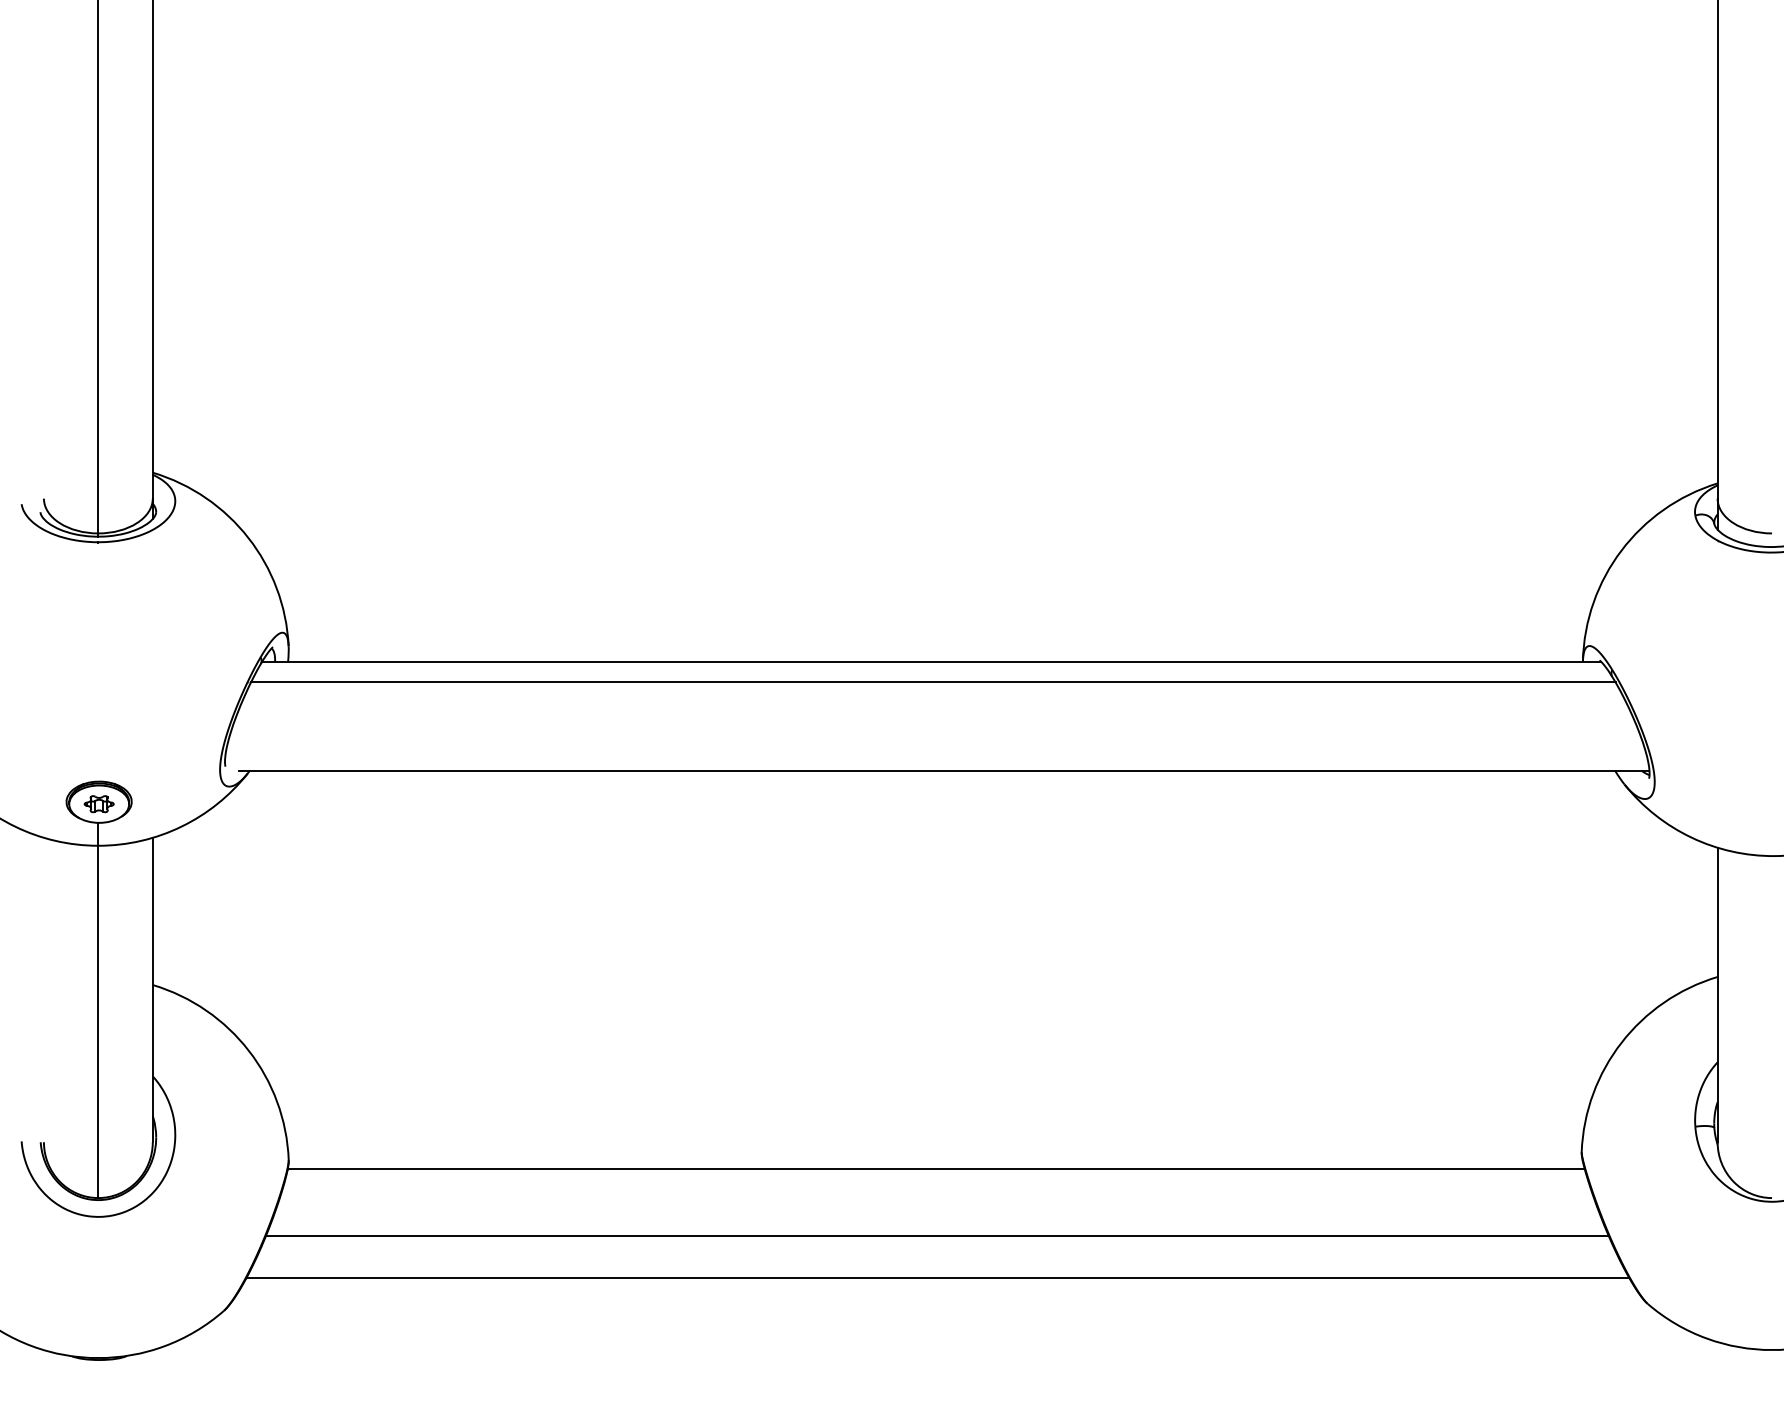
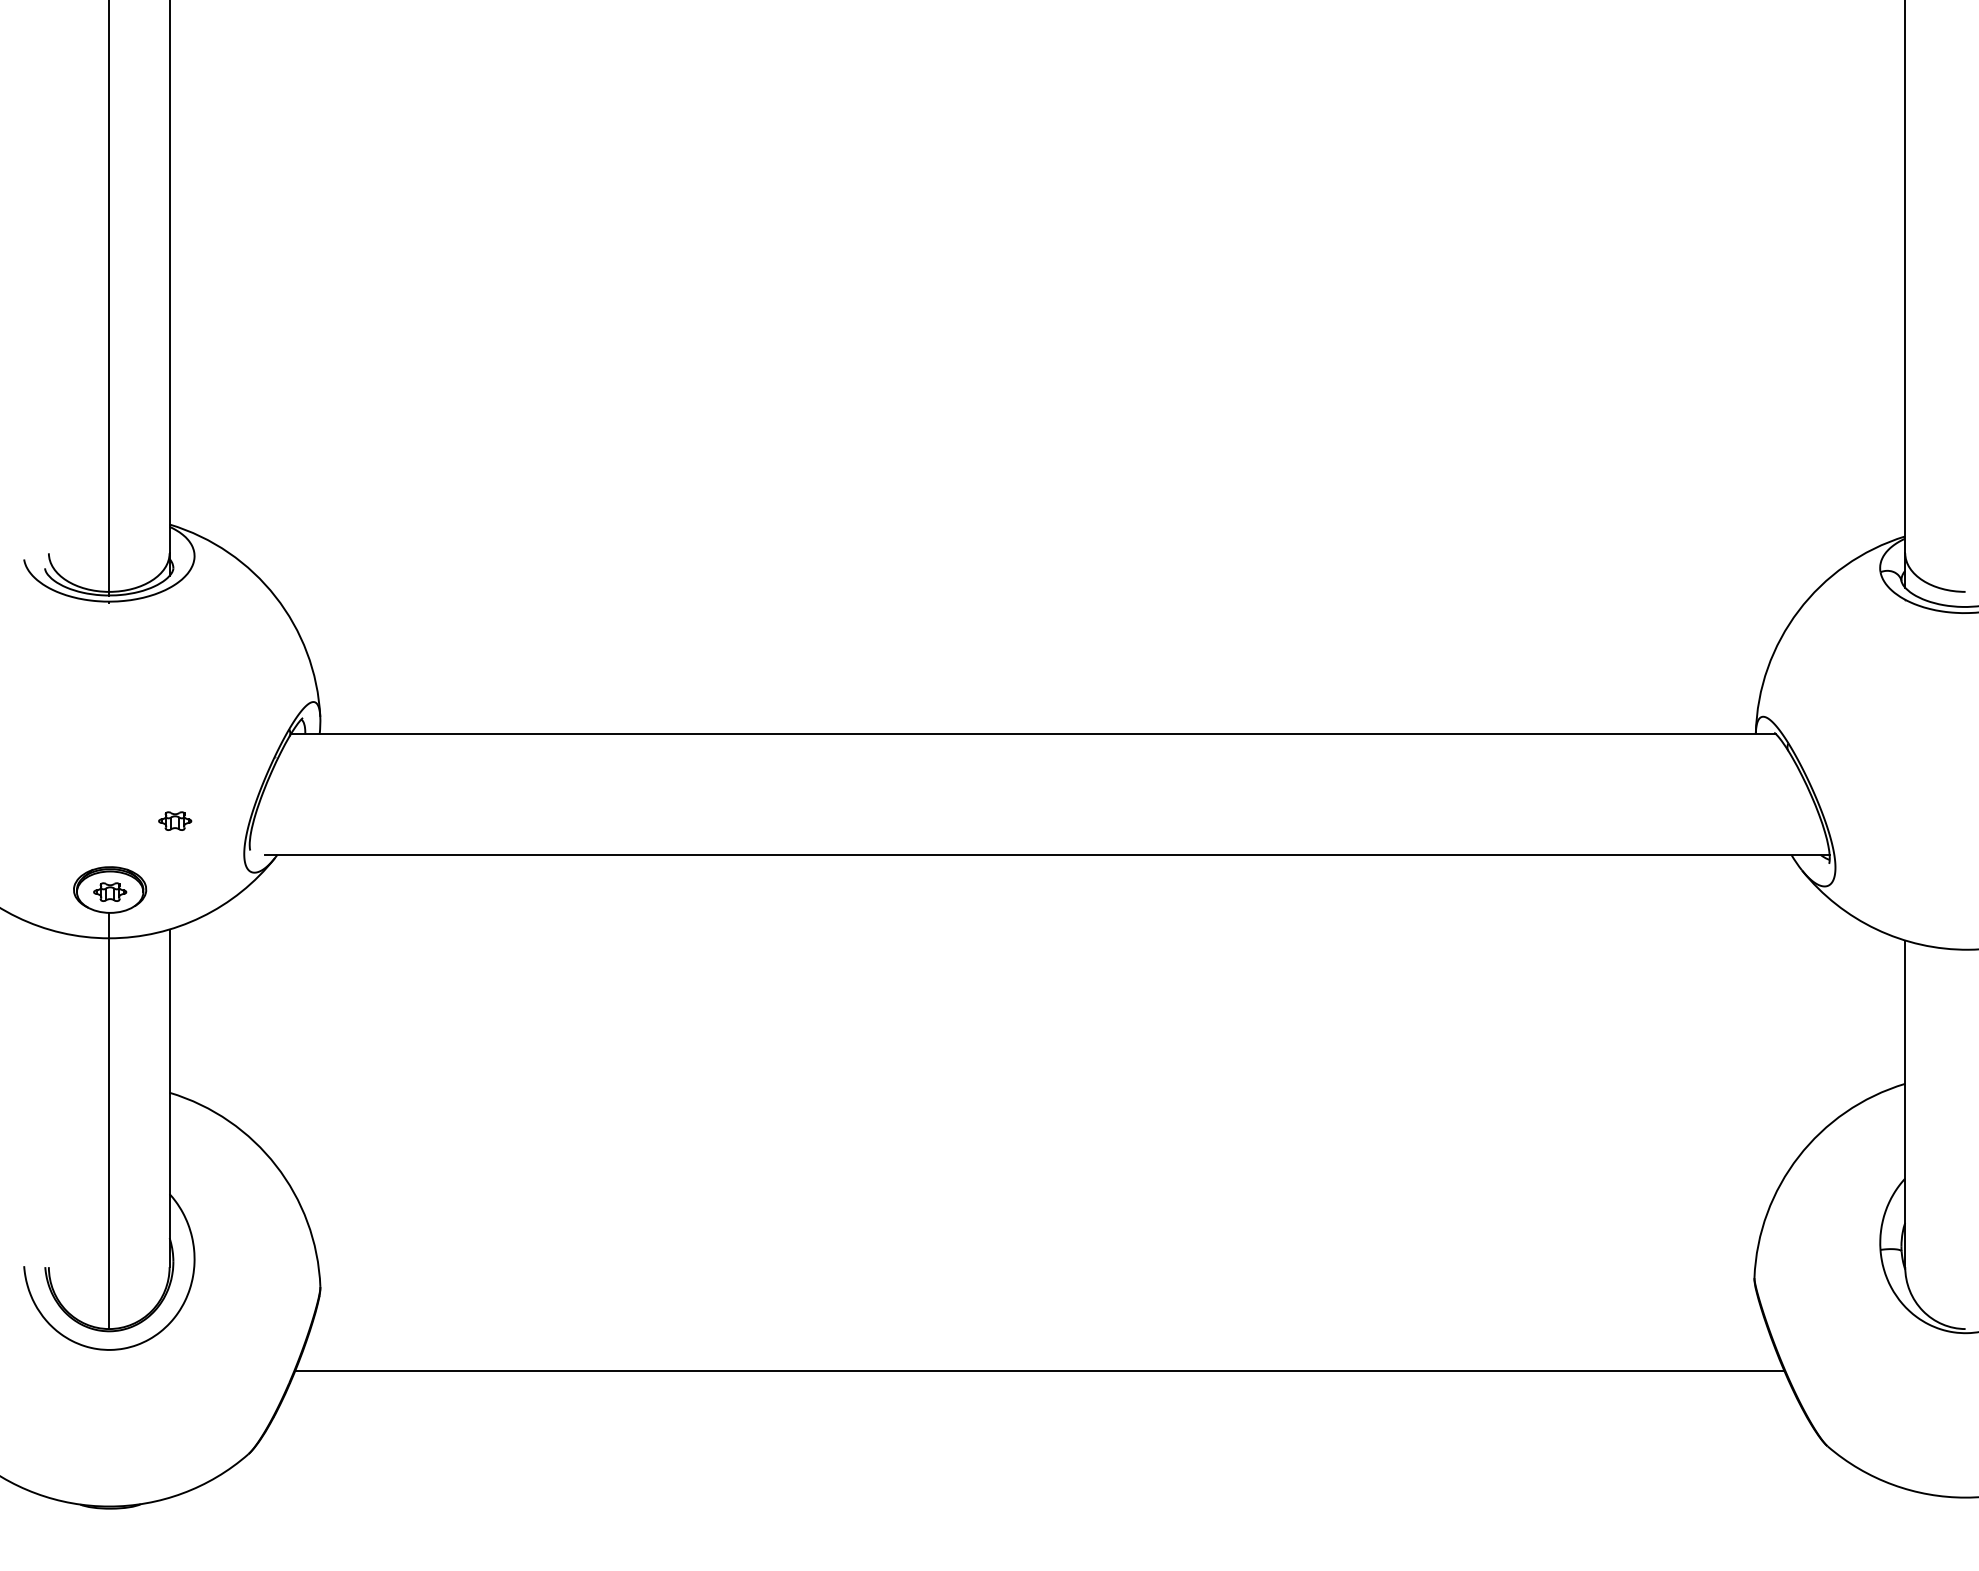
line: (933, 682) -> (1035, 757), removed
part: (158, 739) -> (175, 820), added
line: (936, 1168) -> (1038, 1296), removed
line: (937, 1277) -> (1039, 1417), removed

